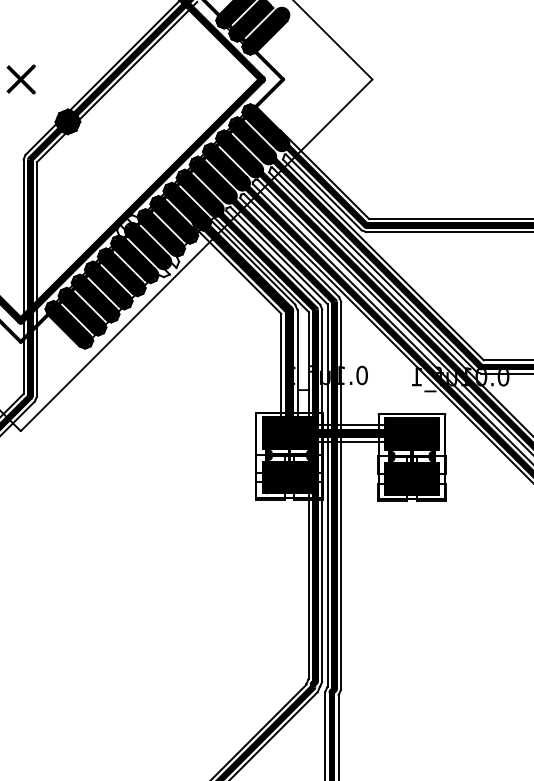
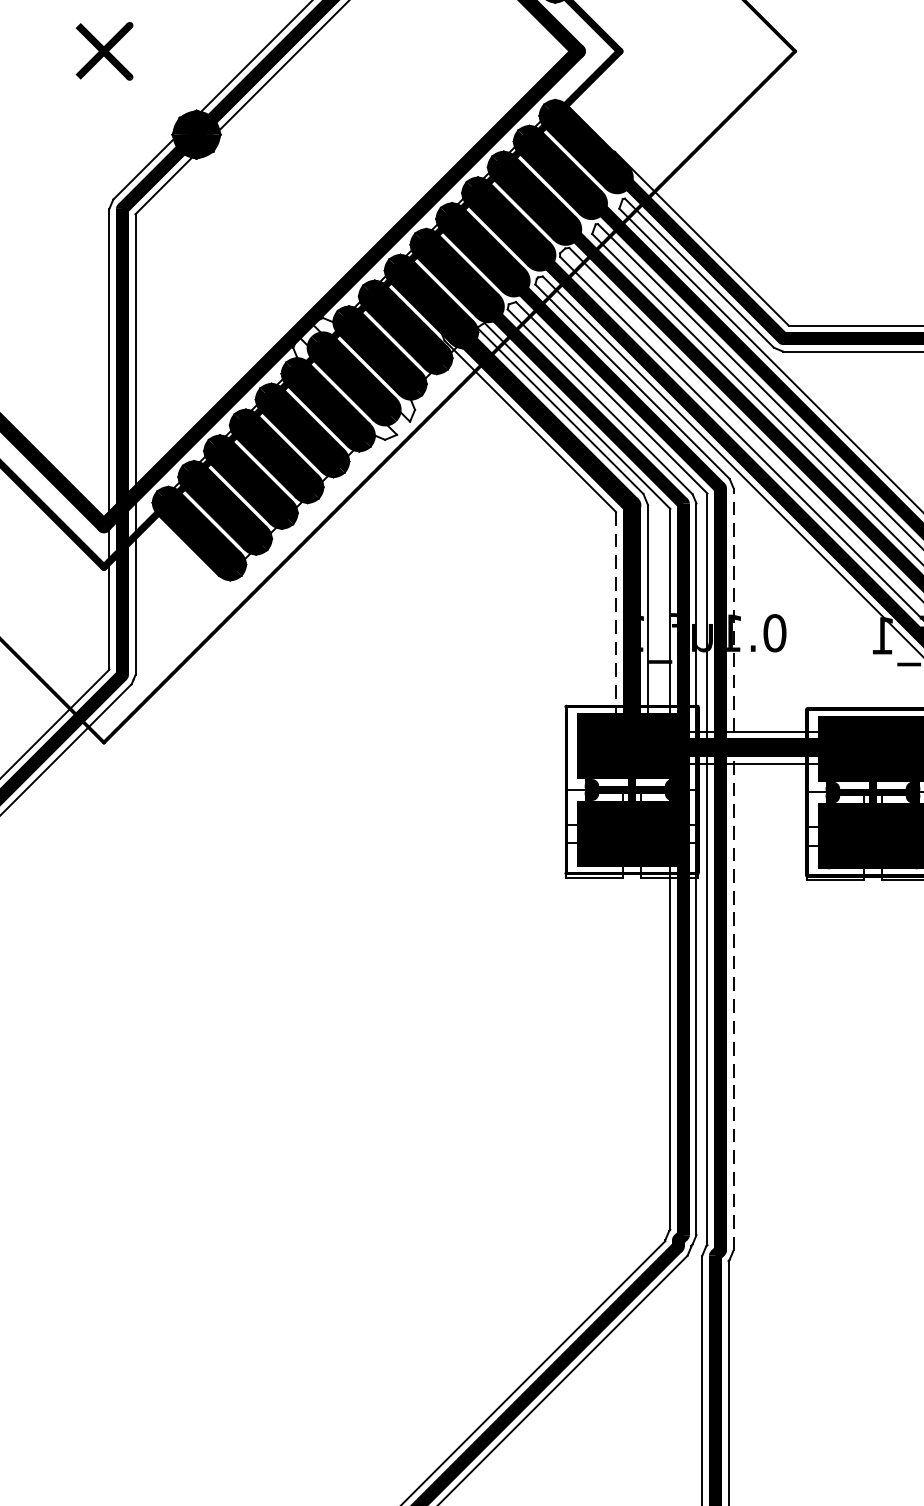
line: (281, 365) -> (616, 613), solid -> dashed
line: (341, 495) -> (734, 869), solid -> dashed

